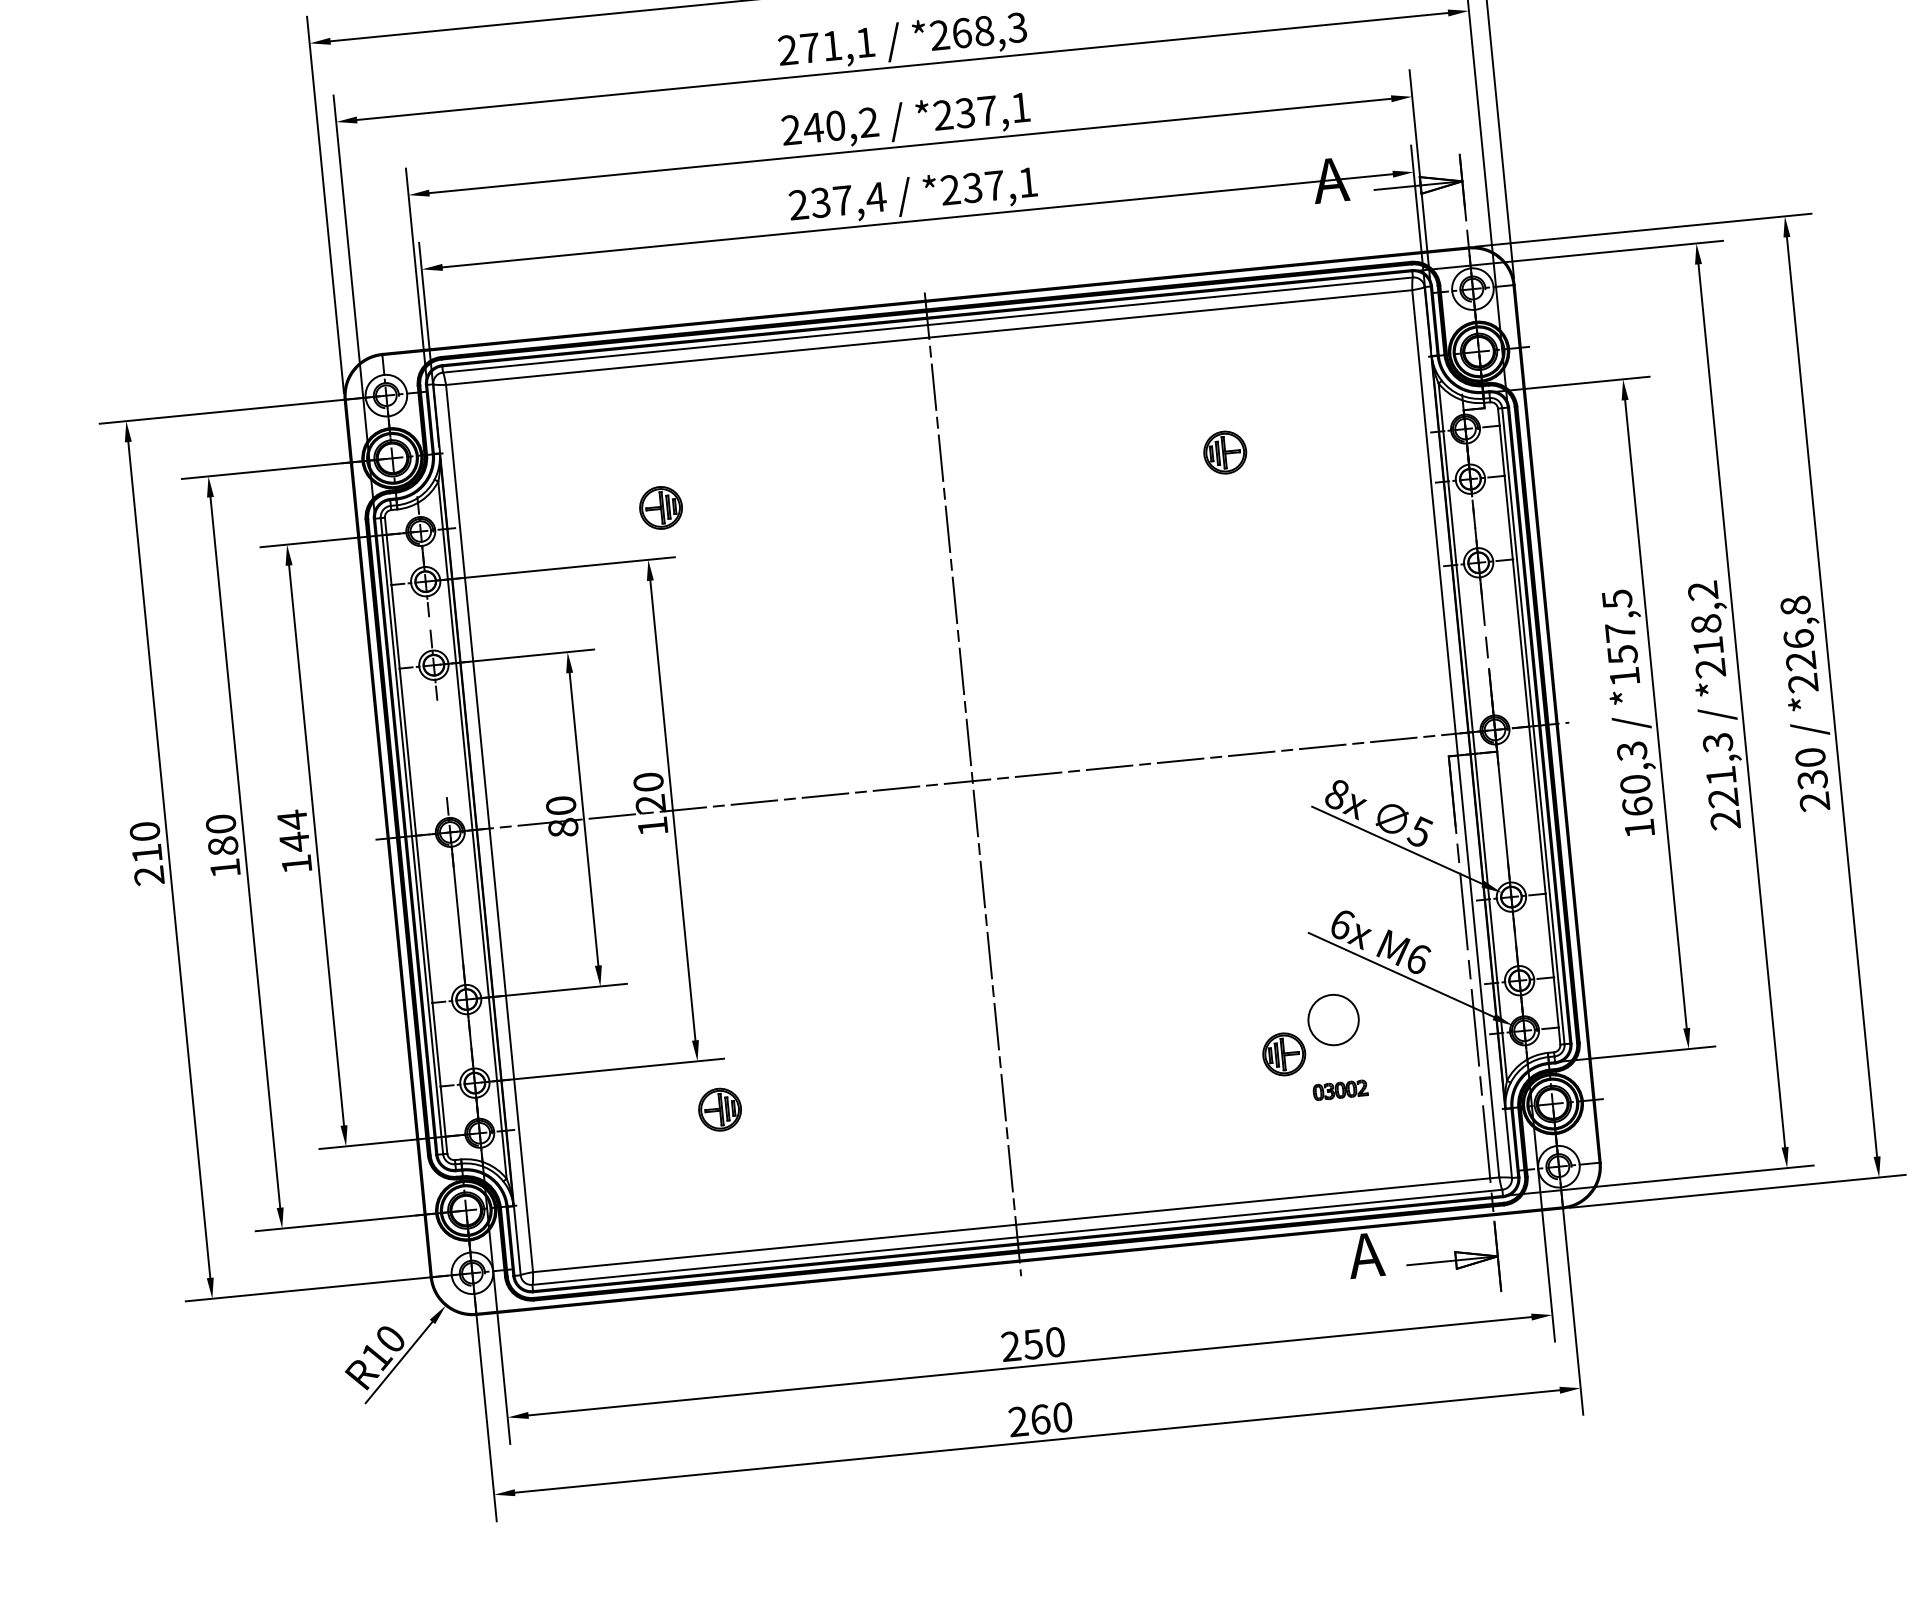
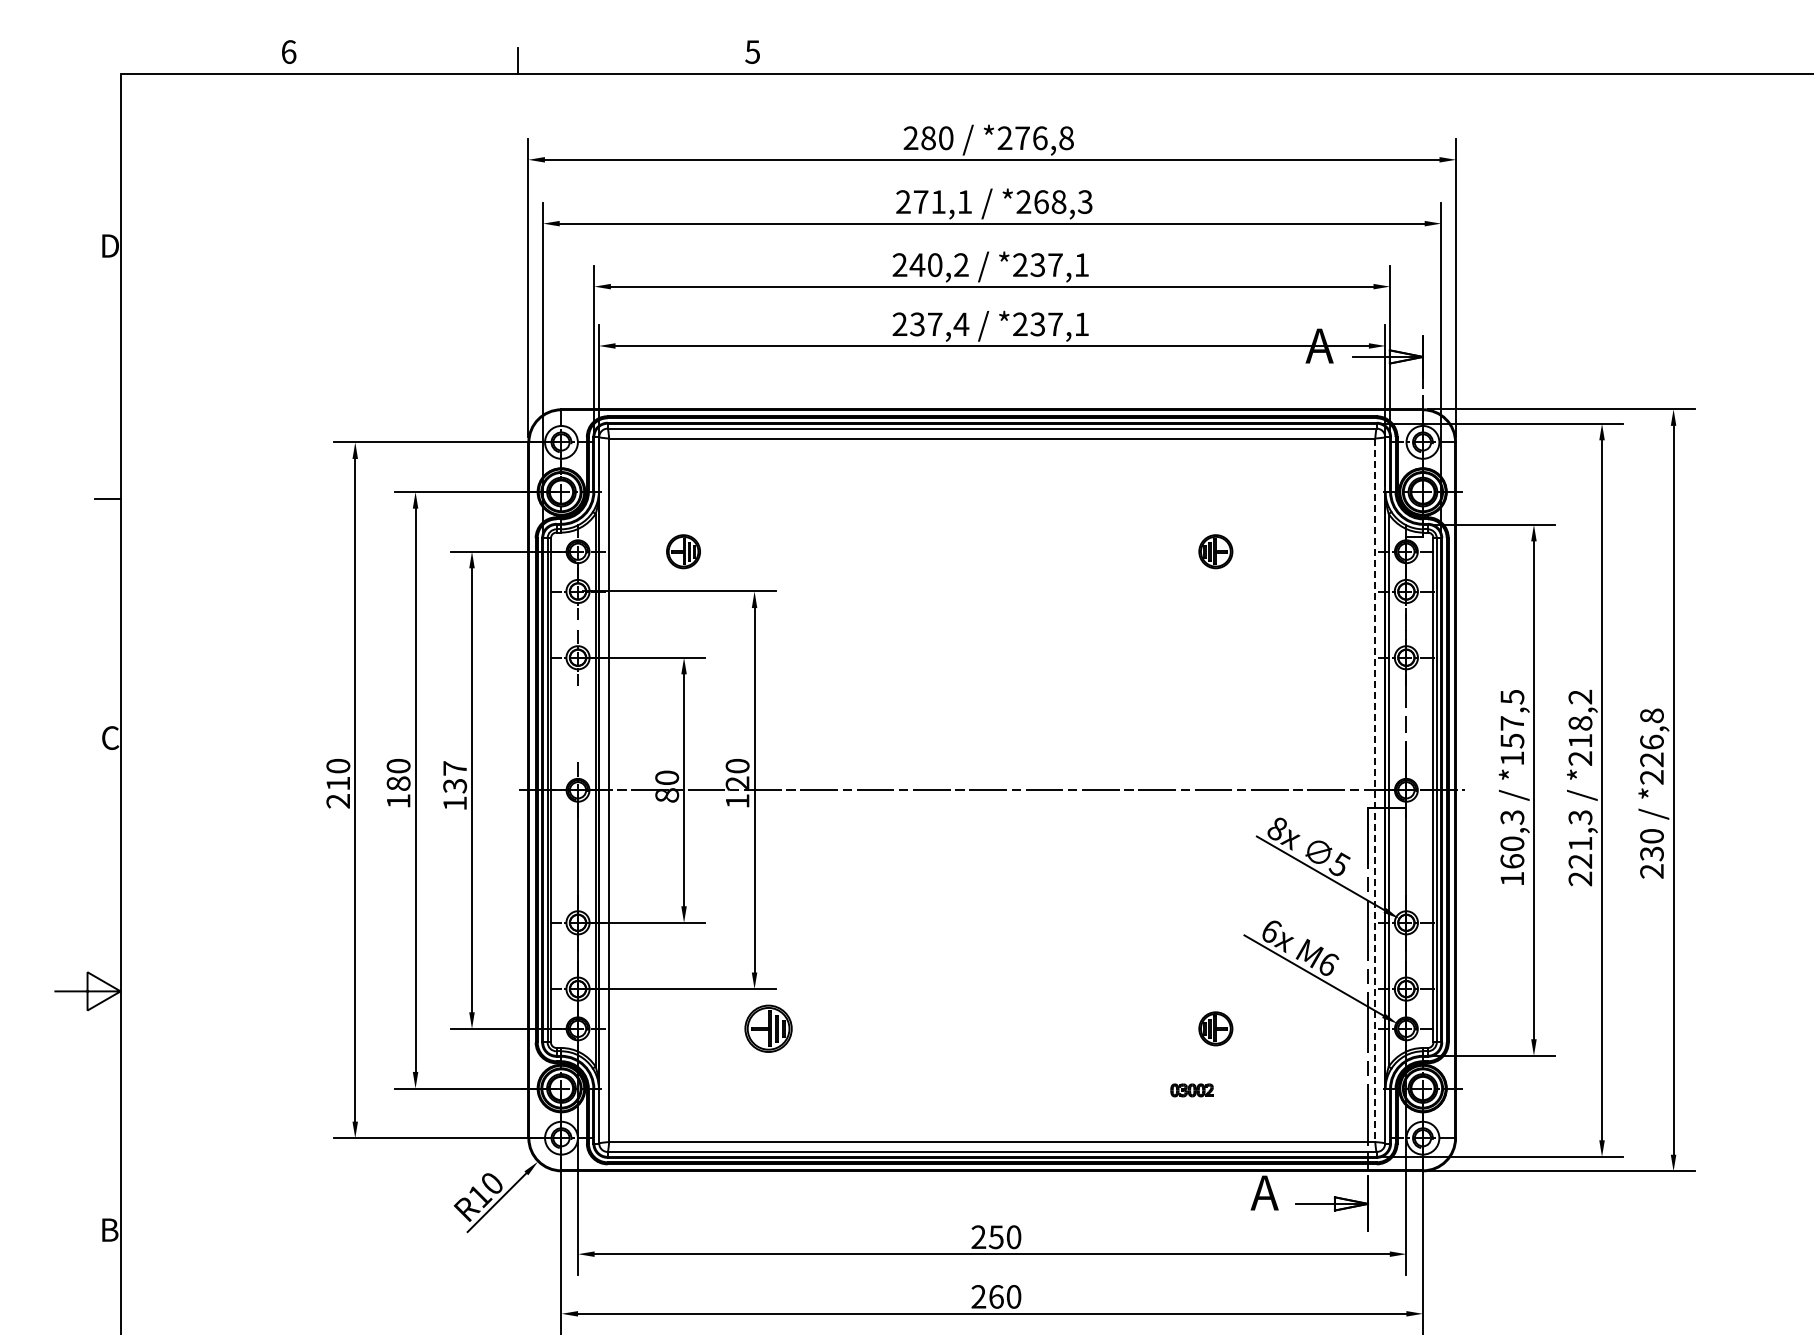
part: (660, 507) -> (683, 551), moved
line: (1456, 734) -> (1375, 790), solid -> dashed
line: (973, 783) -> (992, 792), removed
text: (294, 831) -> (455, 777), 144 -> 137
circle: (1332, 1019) -> (1256, 1005), removed
part: (1339, 1090) -> (1191, 1090), moved
part: (719, 1109) -> (768, 1028), size x1.4

